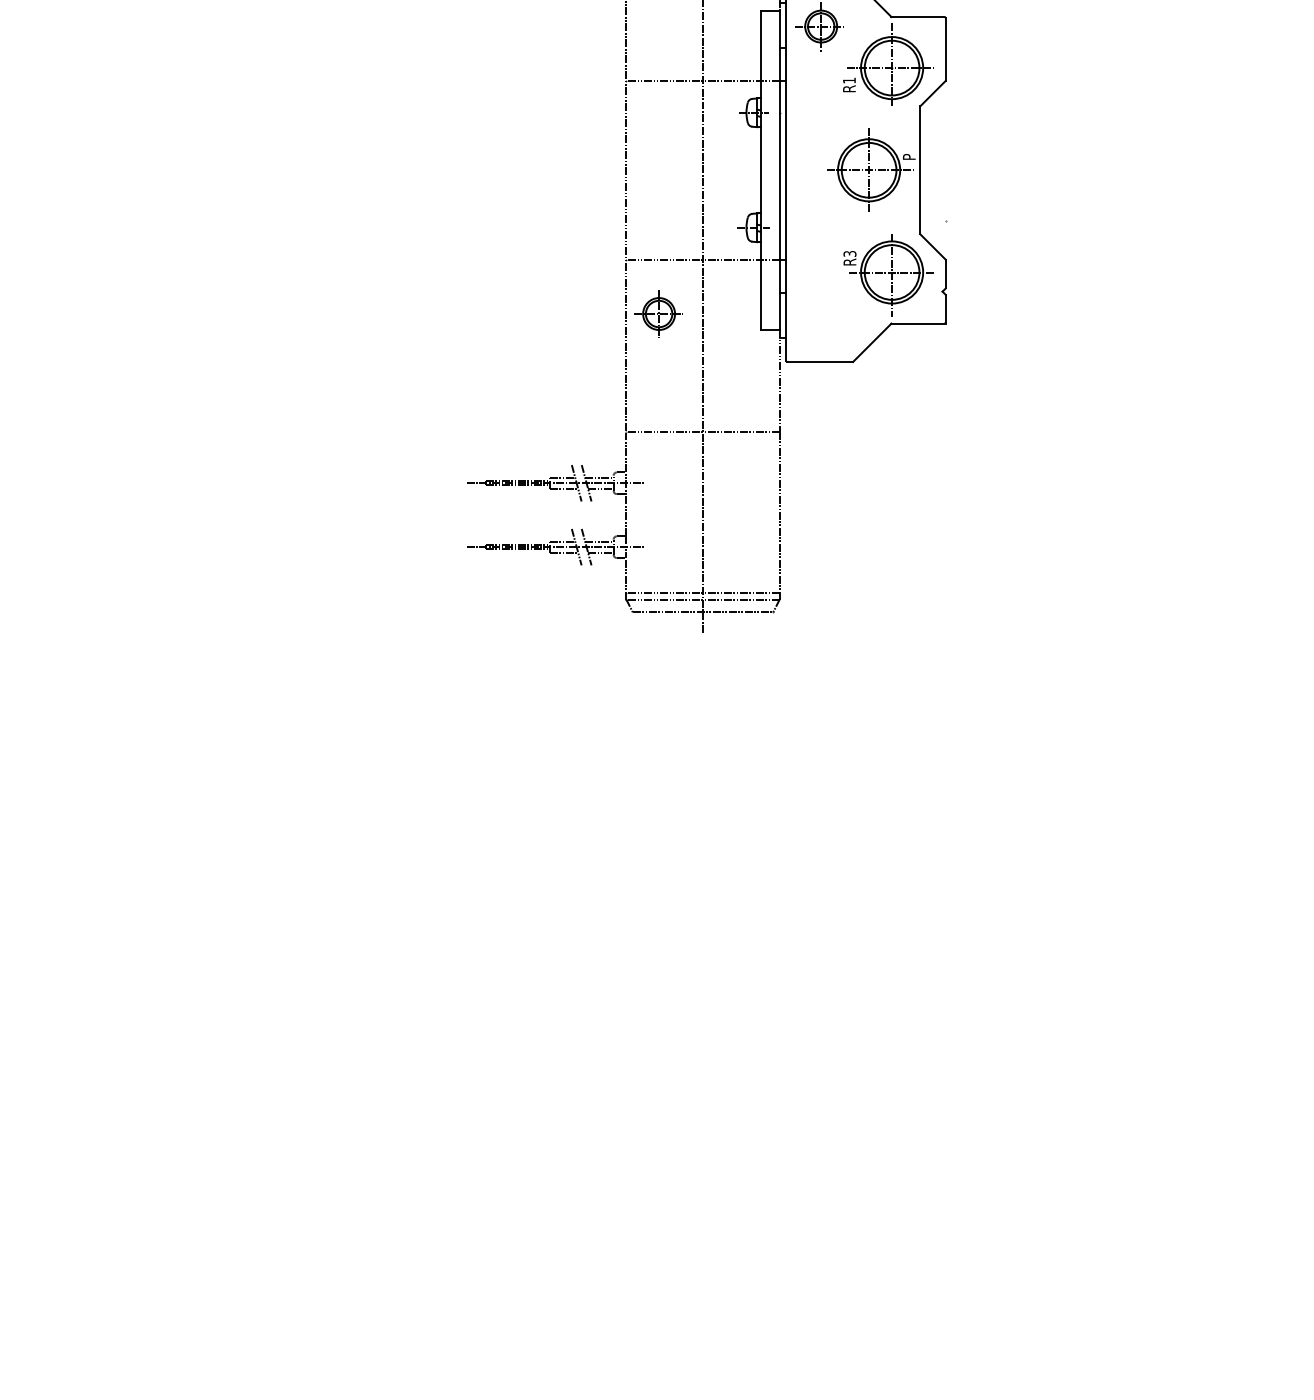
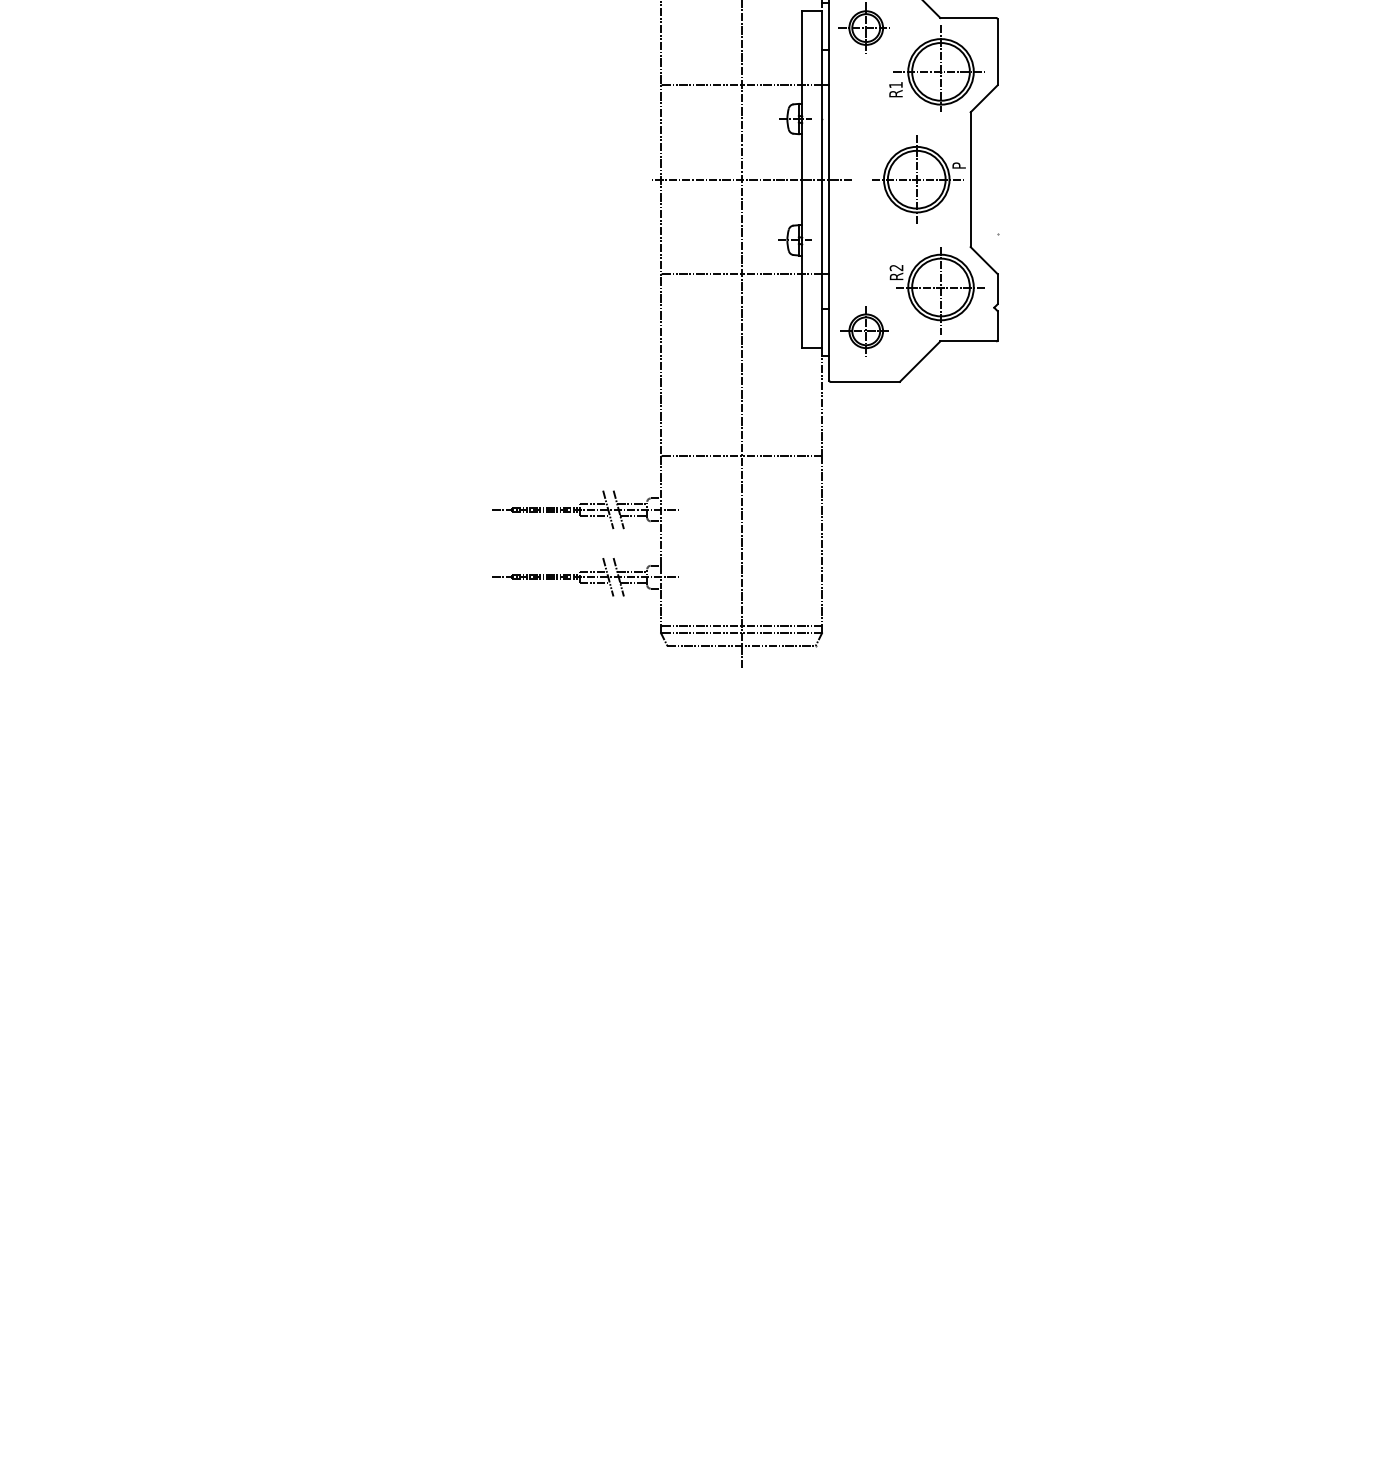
line: (711, 170) -> (750, 179), added
text: (849, 253) -> (896, 267), R3 -> R2
part: (657, 314) -> (864, 331), moved

